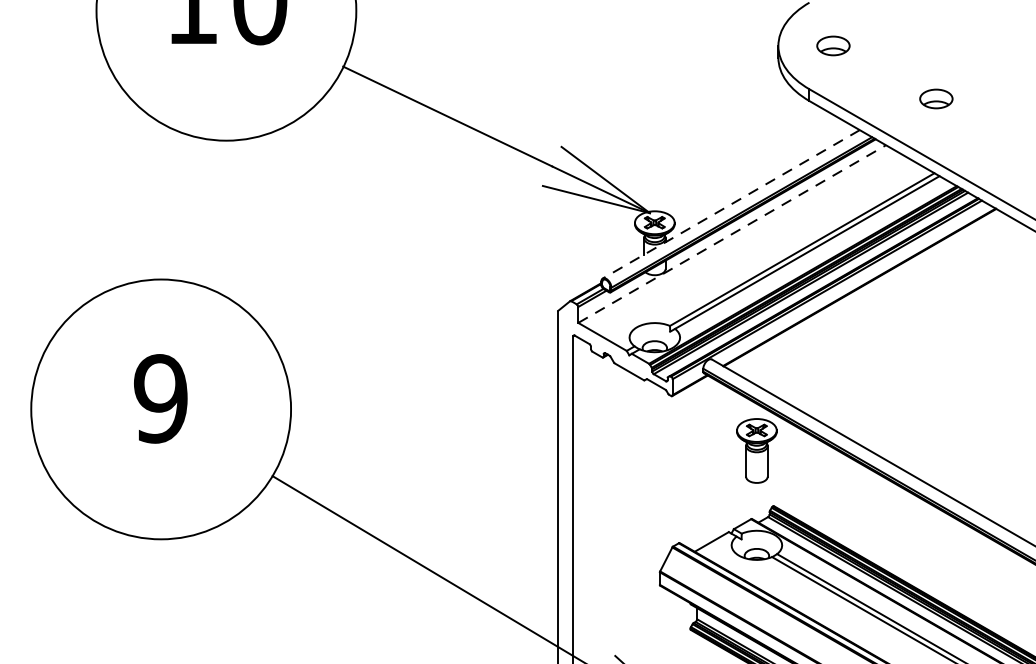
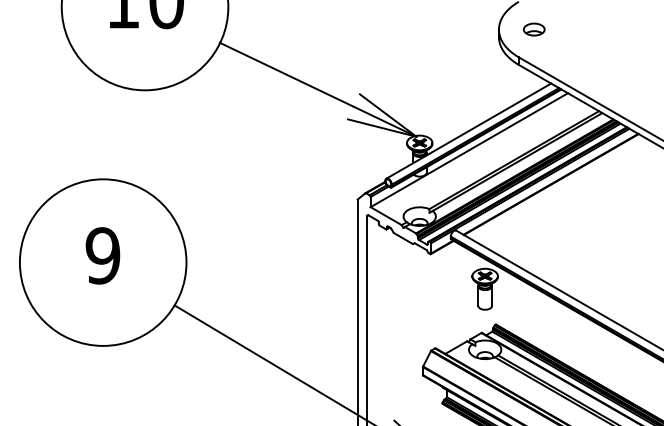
part: (936, 98) -> (600, 63), removed
line: (730, 204) -> (468, 131), dashed -> solid
line: (732, 234) -> (469, 150), dashed -> solid

